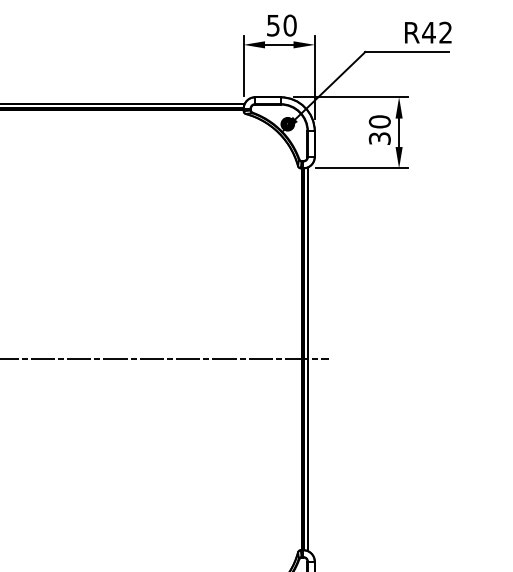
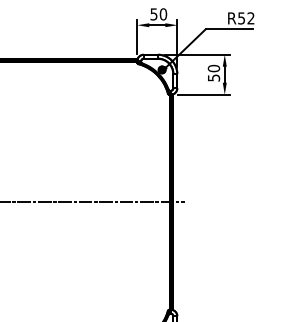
text: (428, 32) -> (241, 18), R42 -> R52
text: (377, 137) -> (212, 77), 30 -> 50

